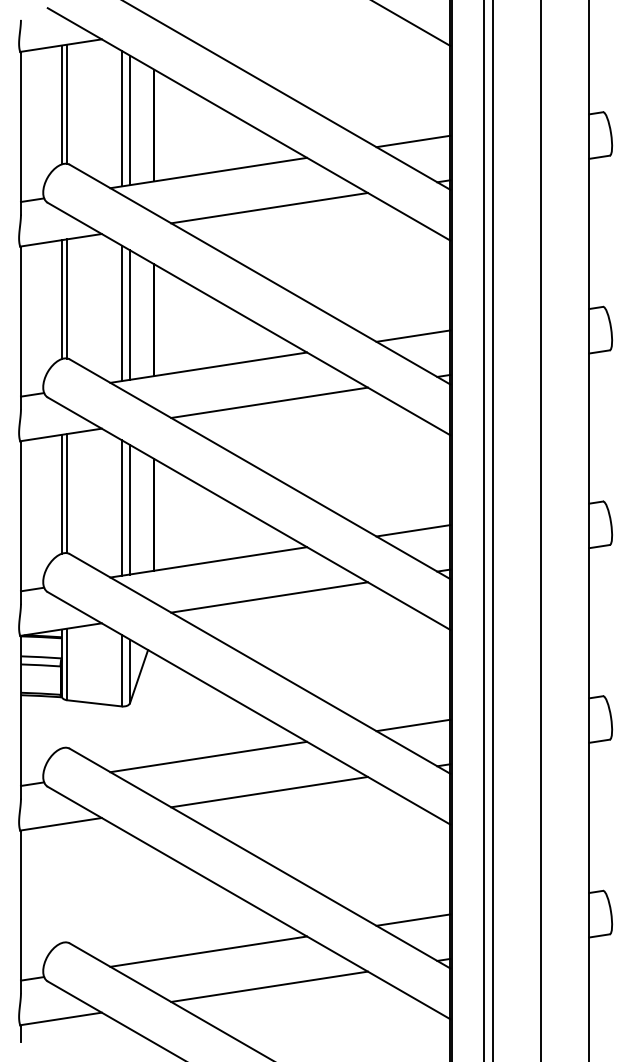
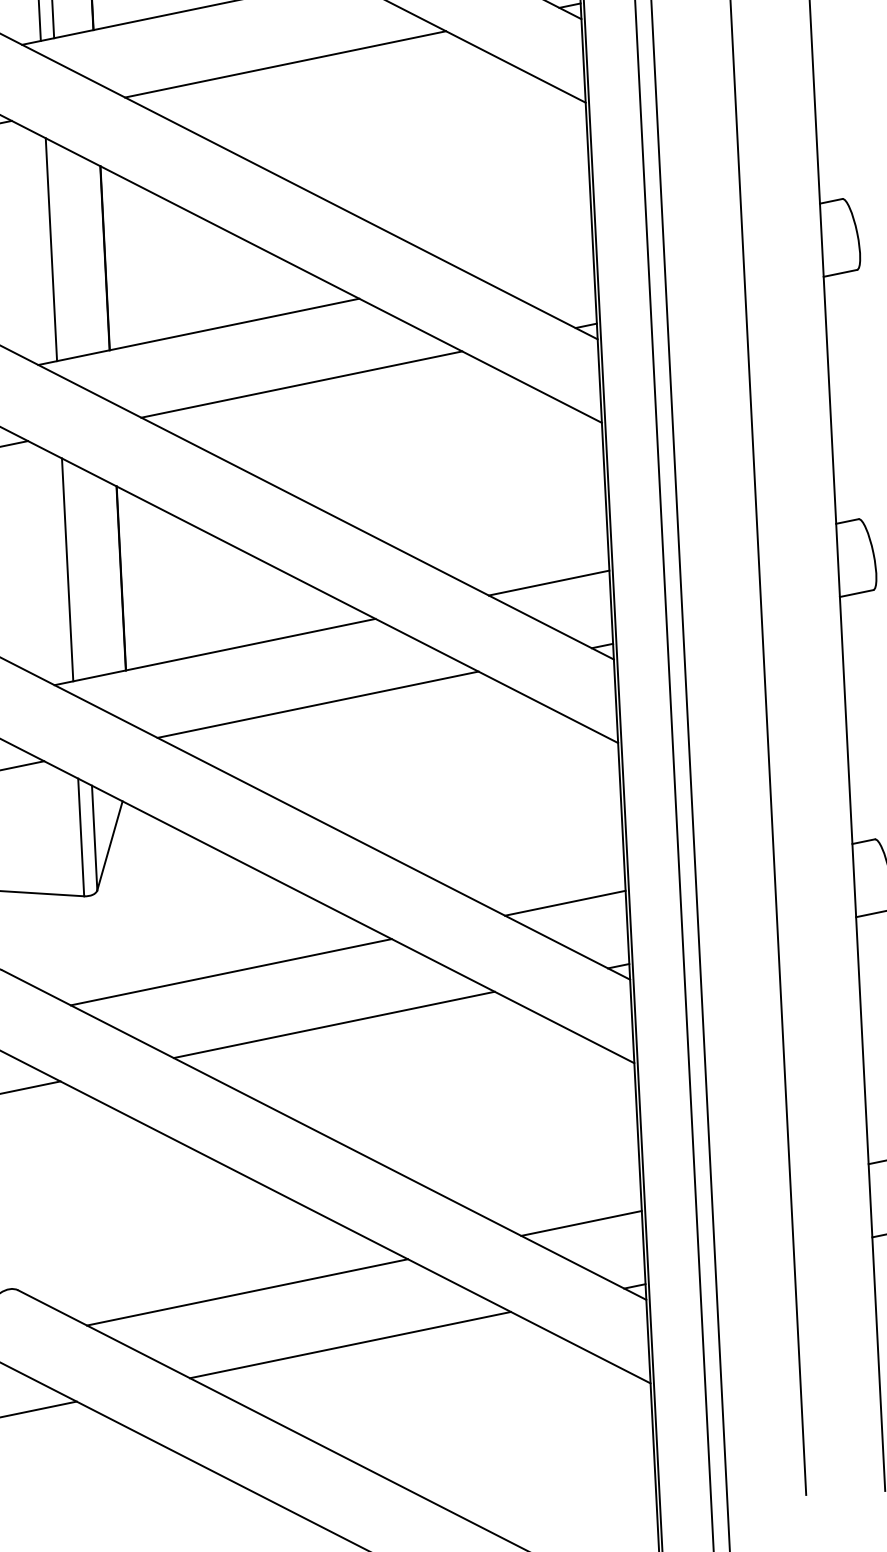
line: (130, 314) -> (65, 250), removed
line: (413, 335) -> (532, 261), removed
line: (130, 509) -> (81, 571), removed

